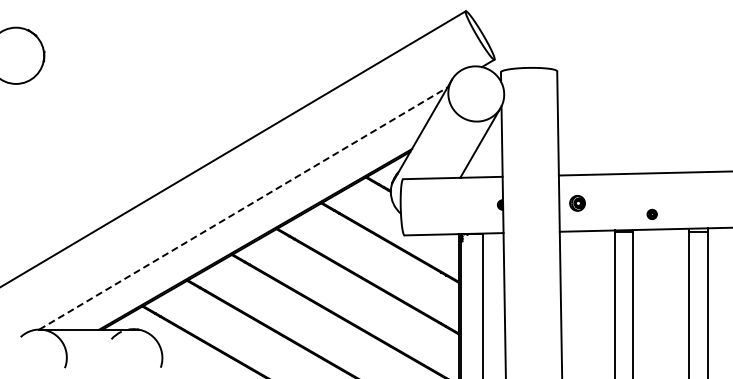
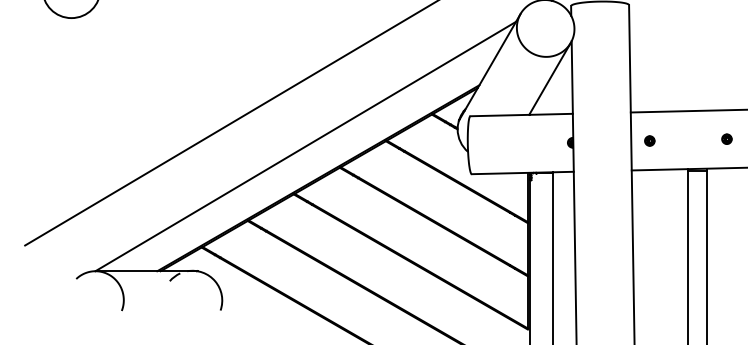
part: (576, 202) -> (648, 140), size x0.62
line: (243, 208) -> (305, 146), dashed -> solid
part: (651, 214) -> (726, 139), moved

